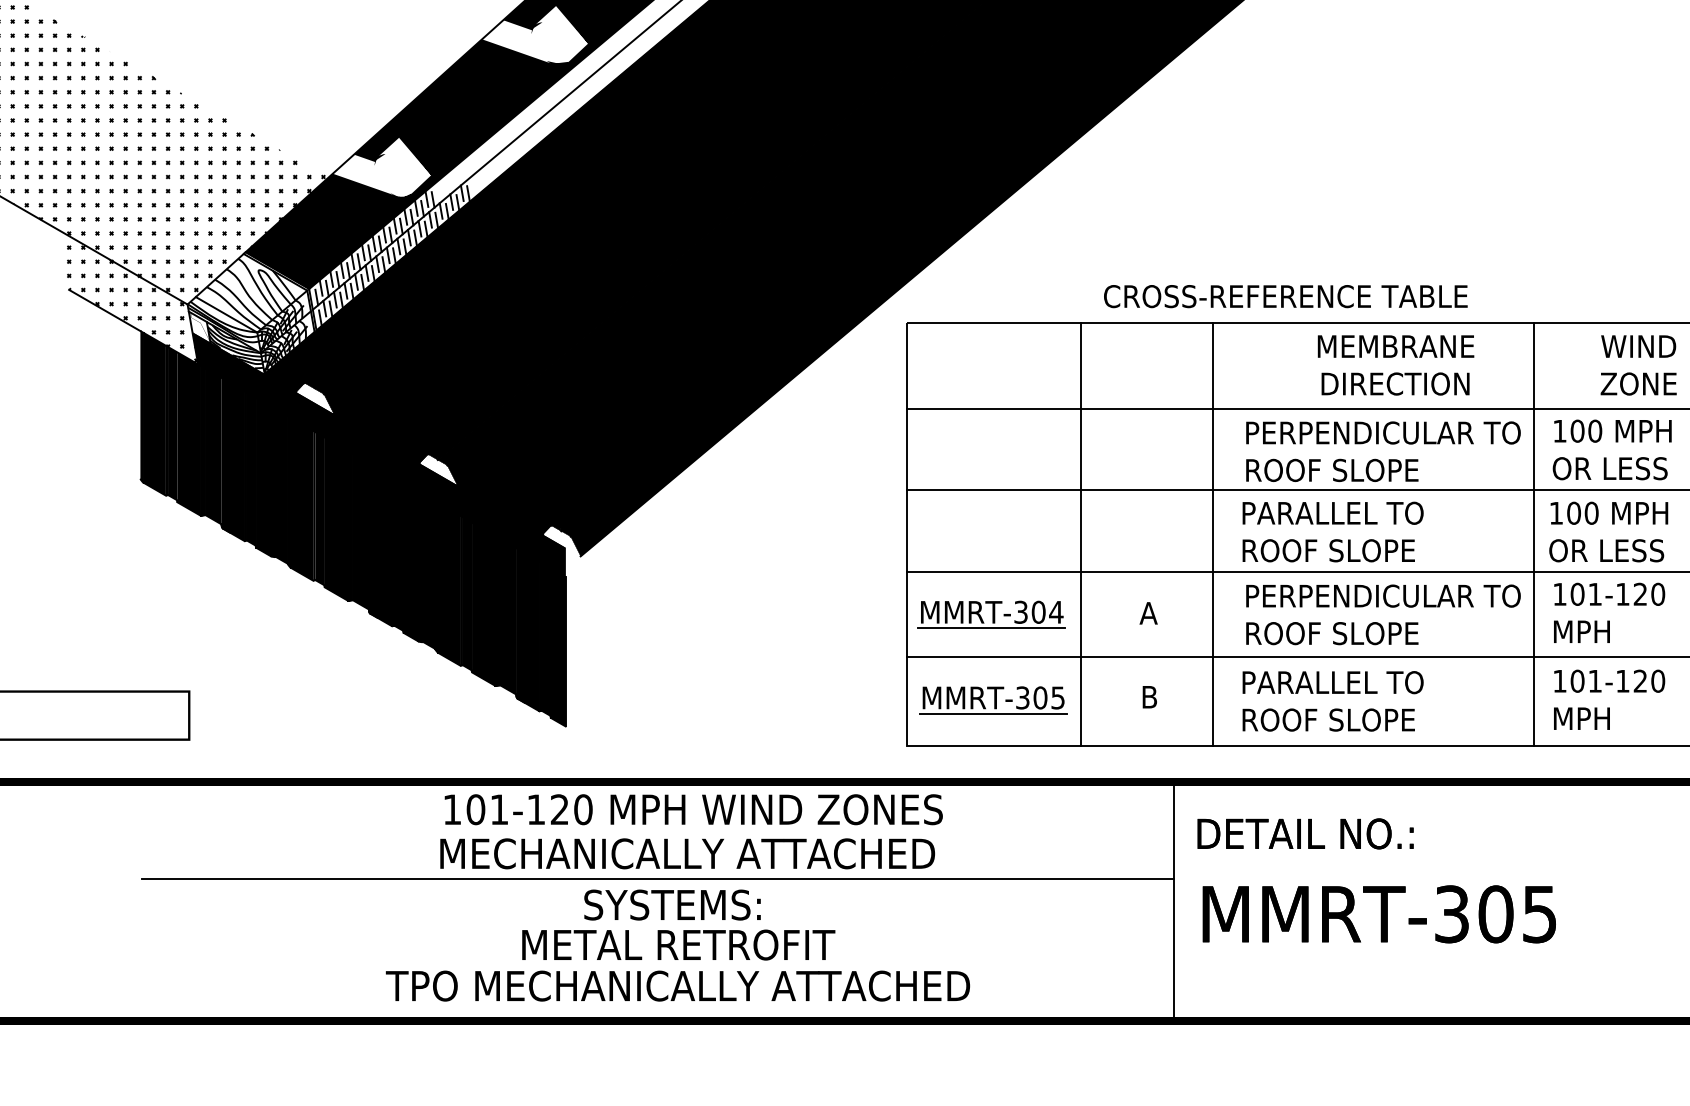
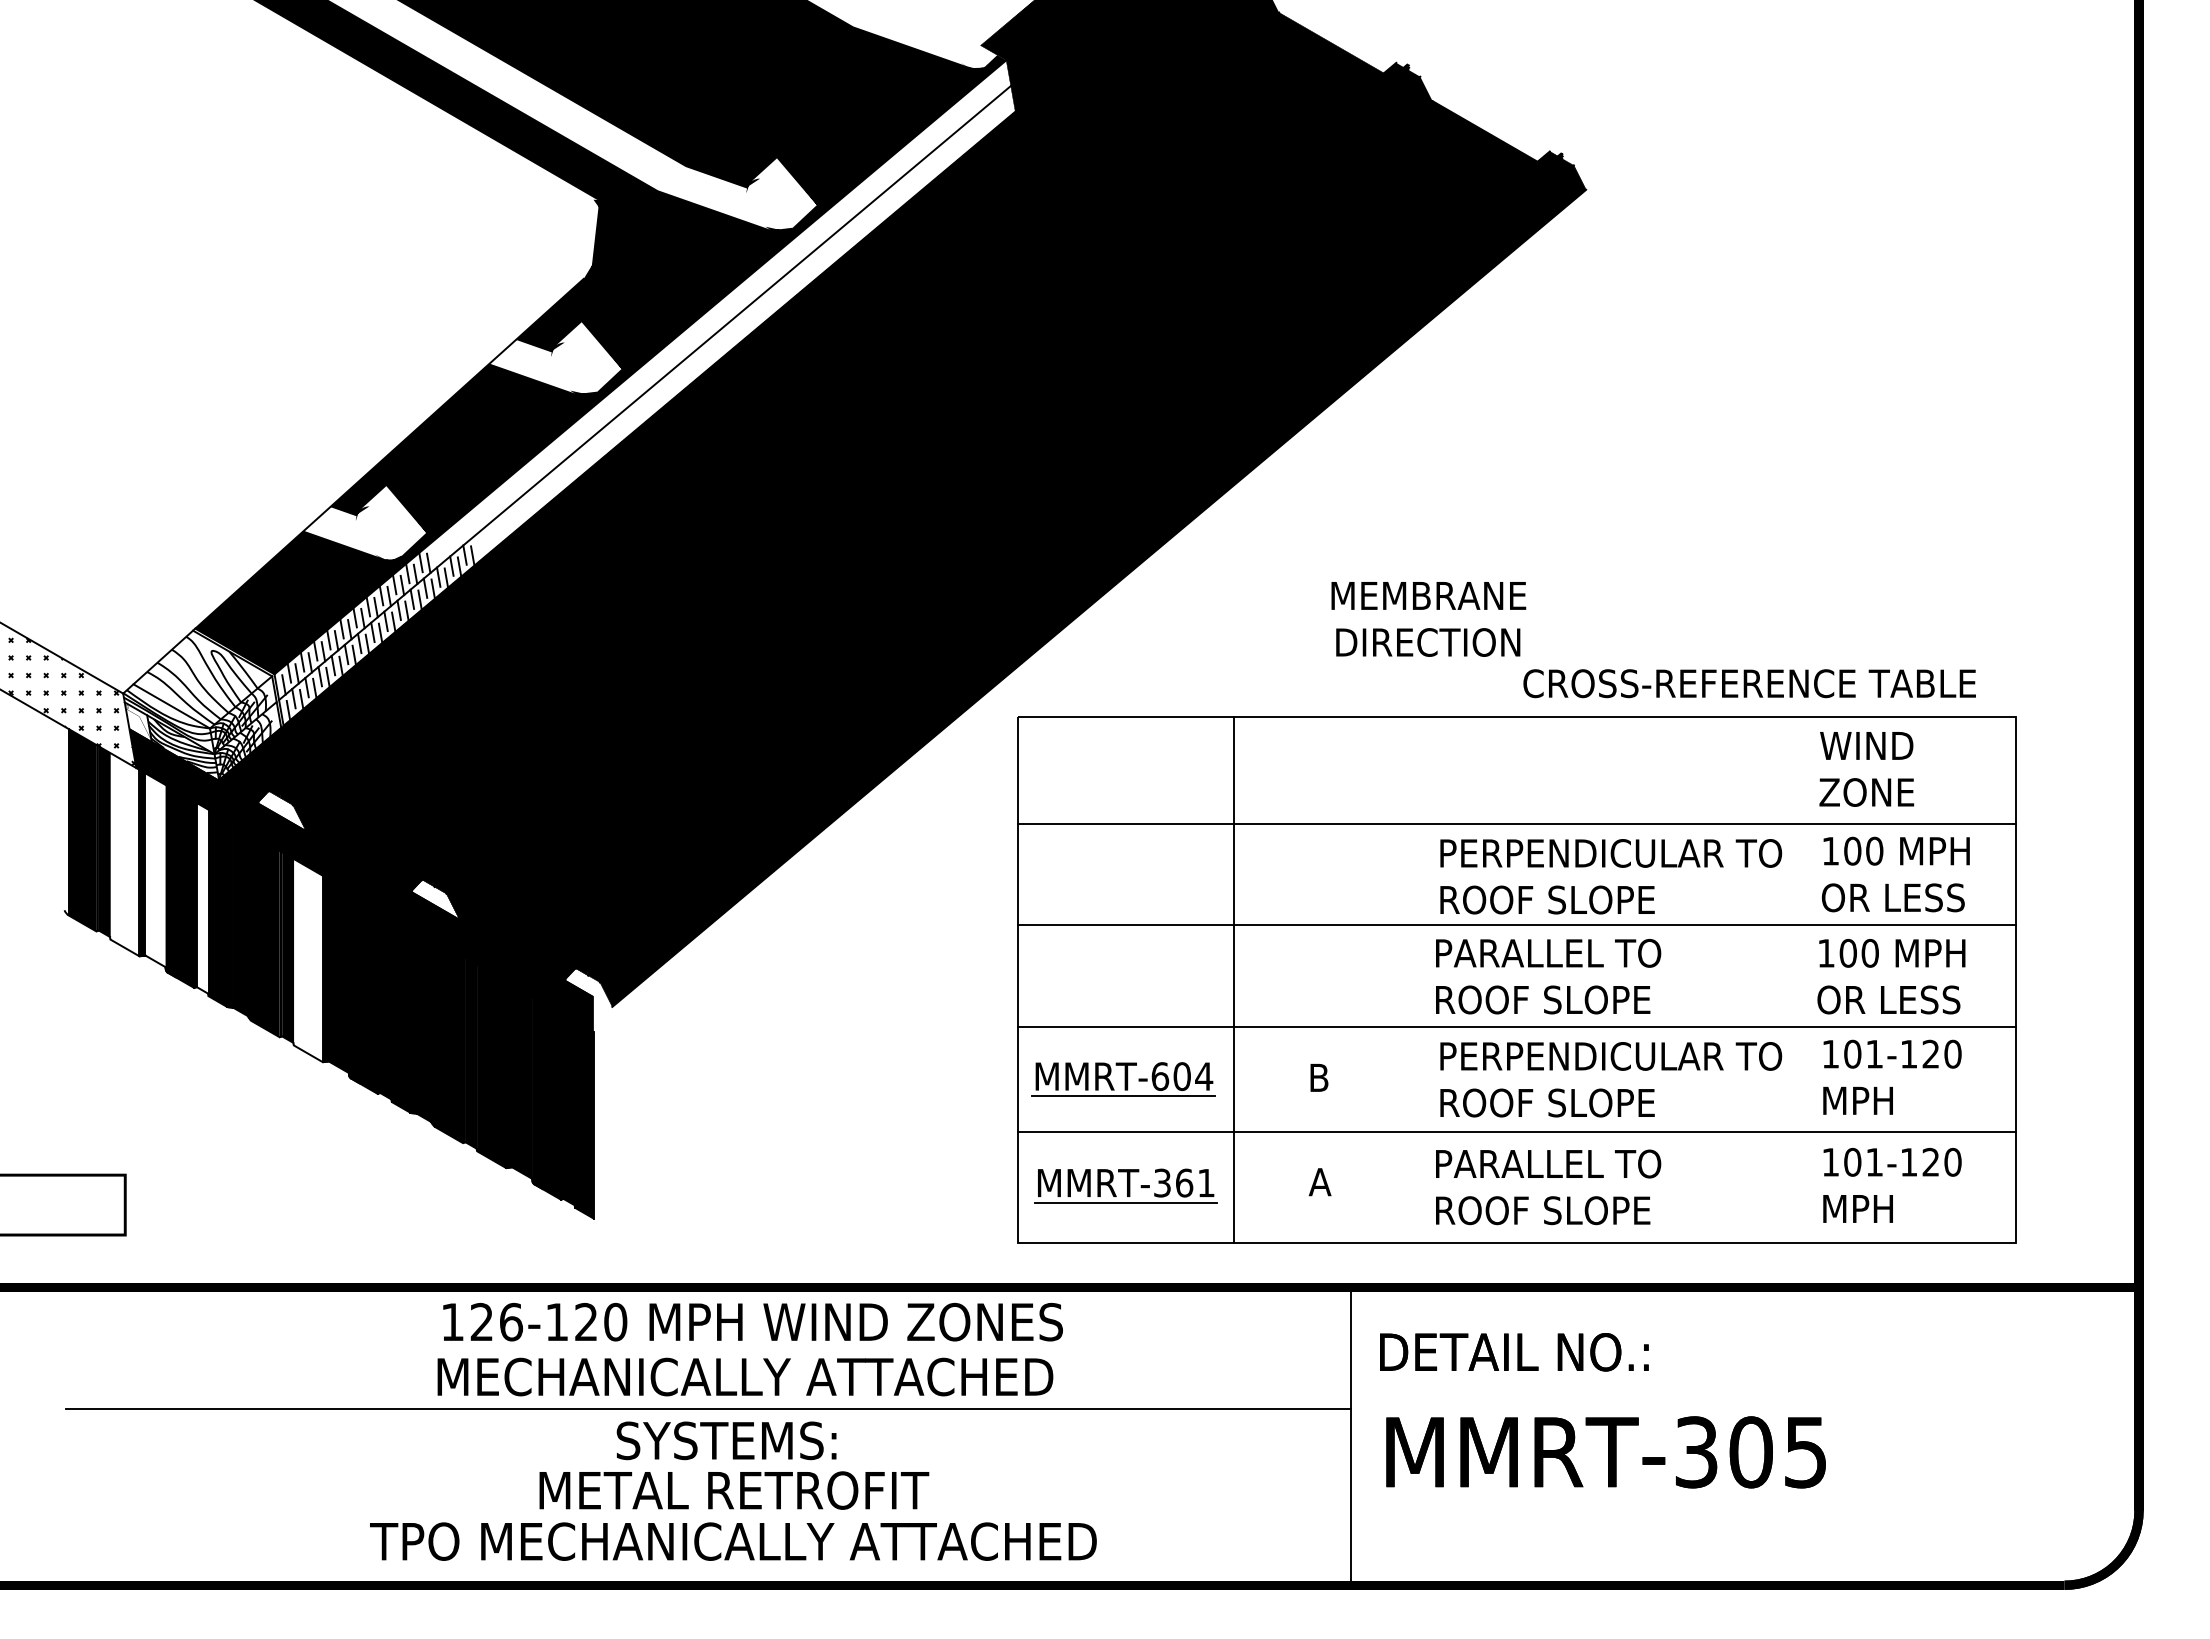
hatch: (210, 175) -> (151, 532), removed
text: (1285, 296) -> (1749, 683), moved
text: (1395, 365) -> (1428, 619), moved
text: (1638, 365) -> (1866, 769), moved
fill: (142, 406) -> (66, 820), removed
fill: (188, 433) -> (124, 854), removed
fill: (213, 446) -> (155, 870), removed
fill: (251, 470) -> (202, 899), removed
fill: (336, 519) -> (308, 960), removed
line: (1213, 534) -> (1399, 979), removed
line: (1534, 534) -> (1798, 979), removed
text: (1021, 612) -> (1160, 1076), MMRT-304 -> MMRT-604
text: (1148, 613) -> (1318, 1077), A -> B
text: (1048, 697) -> (1194, 1182), MMRT-305 -> MMRT-361
text: (1149, 697) -> (1319, 1182), B -> A
text: (487, 809) -> (496, 1321), 101-120 -> 126-120

